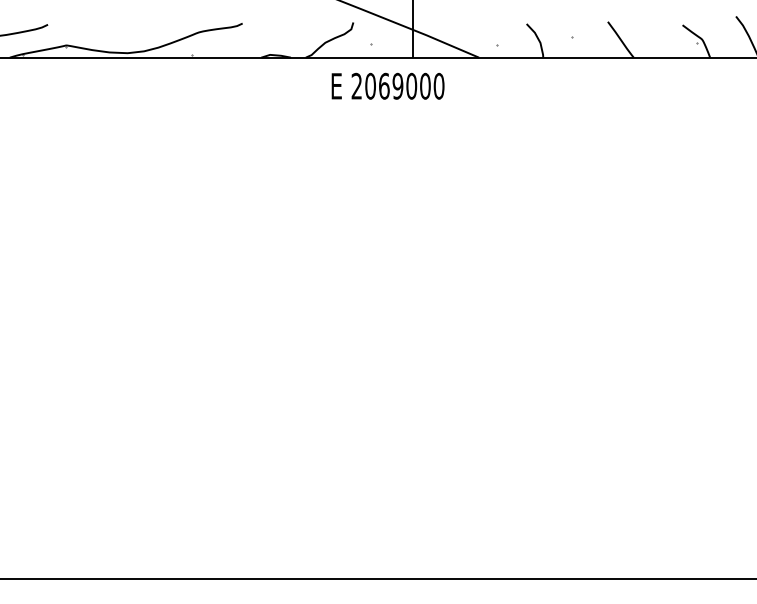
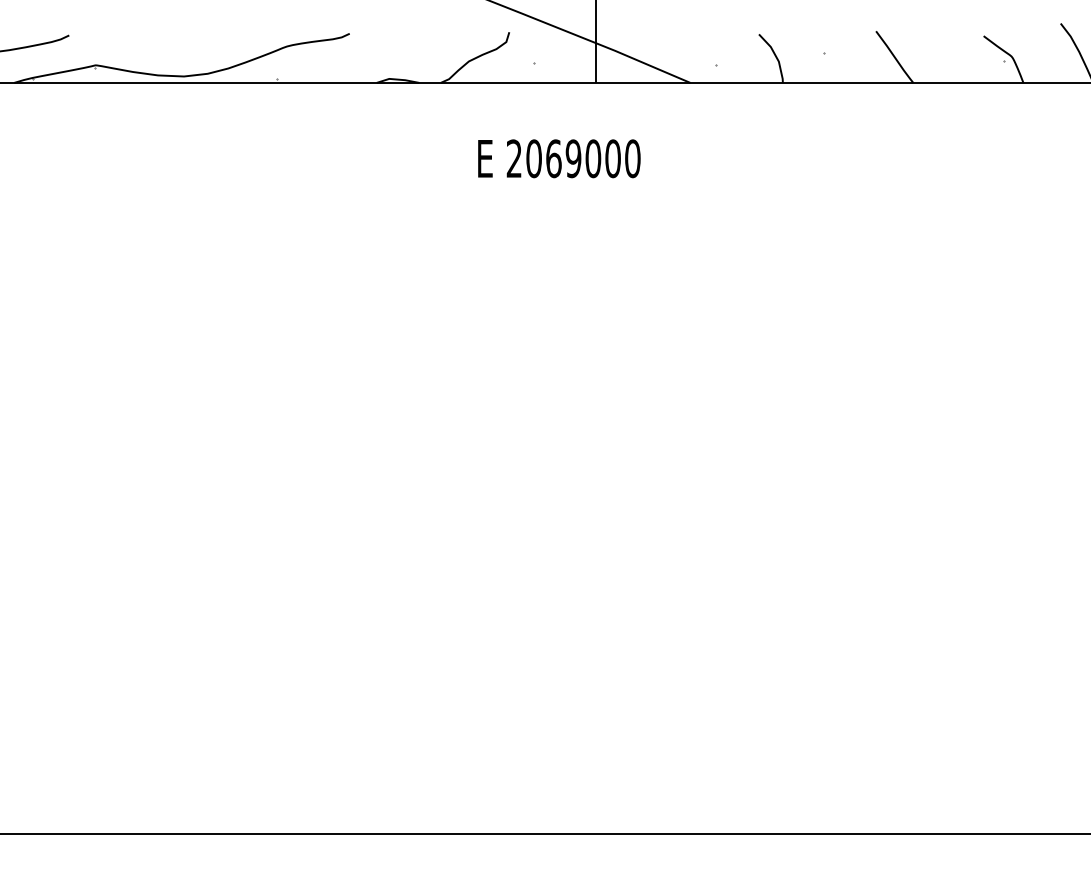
text: (387, 85) -> (558, 157), moved

